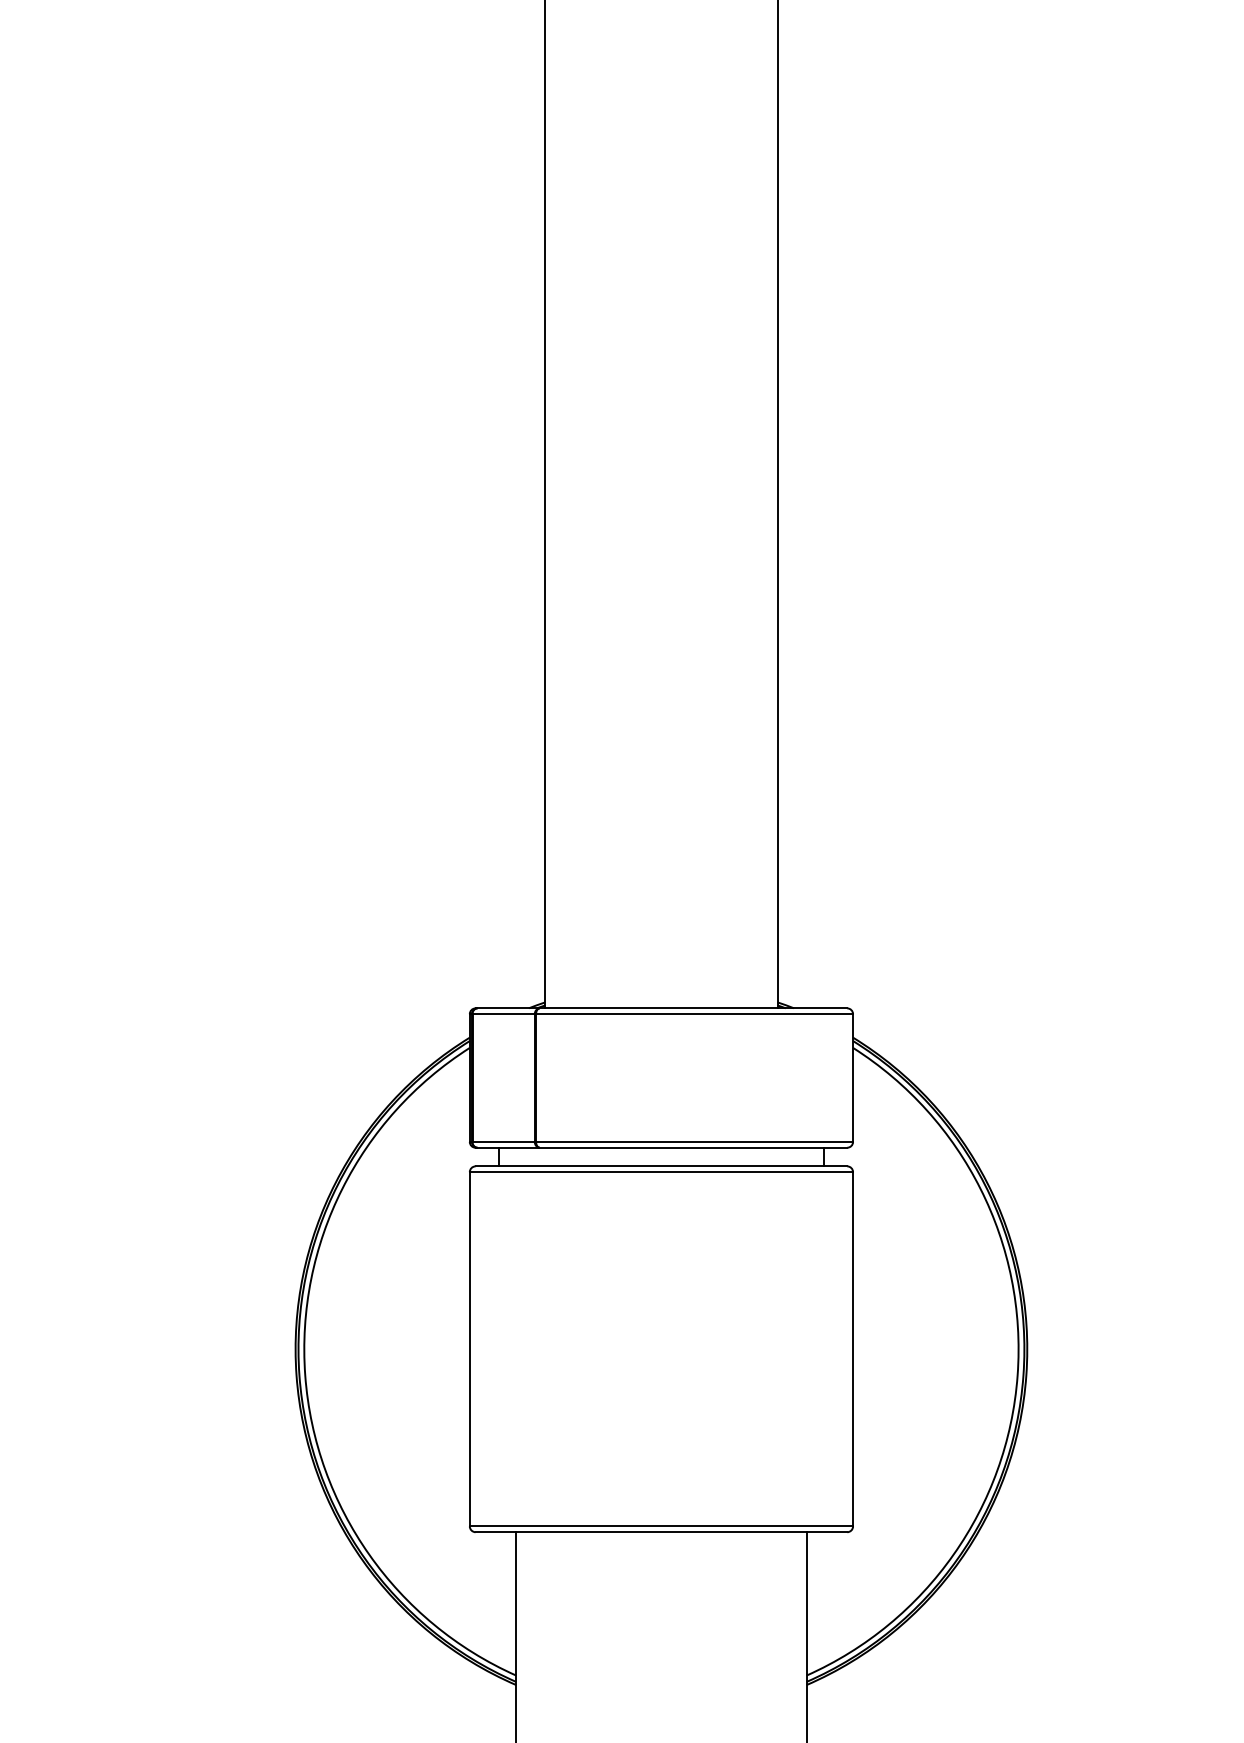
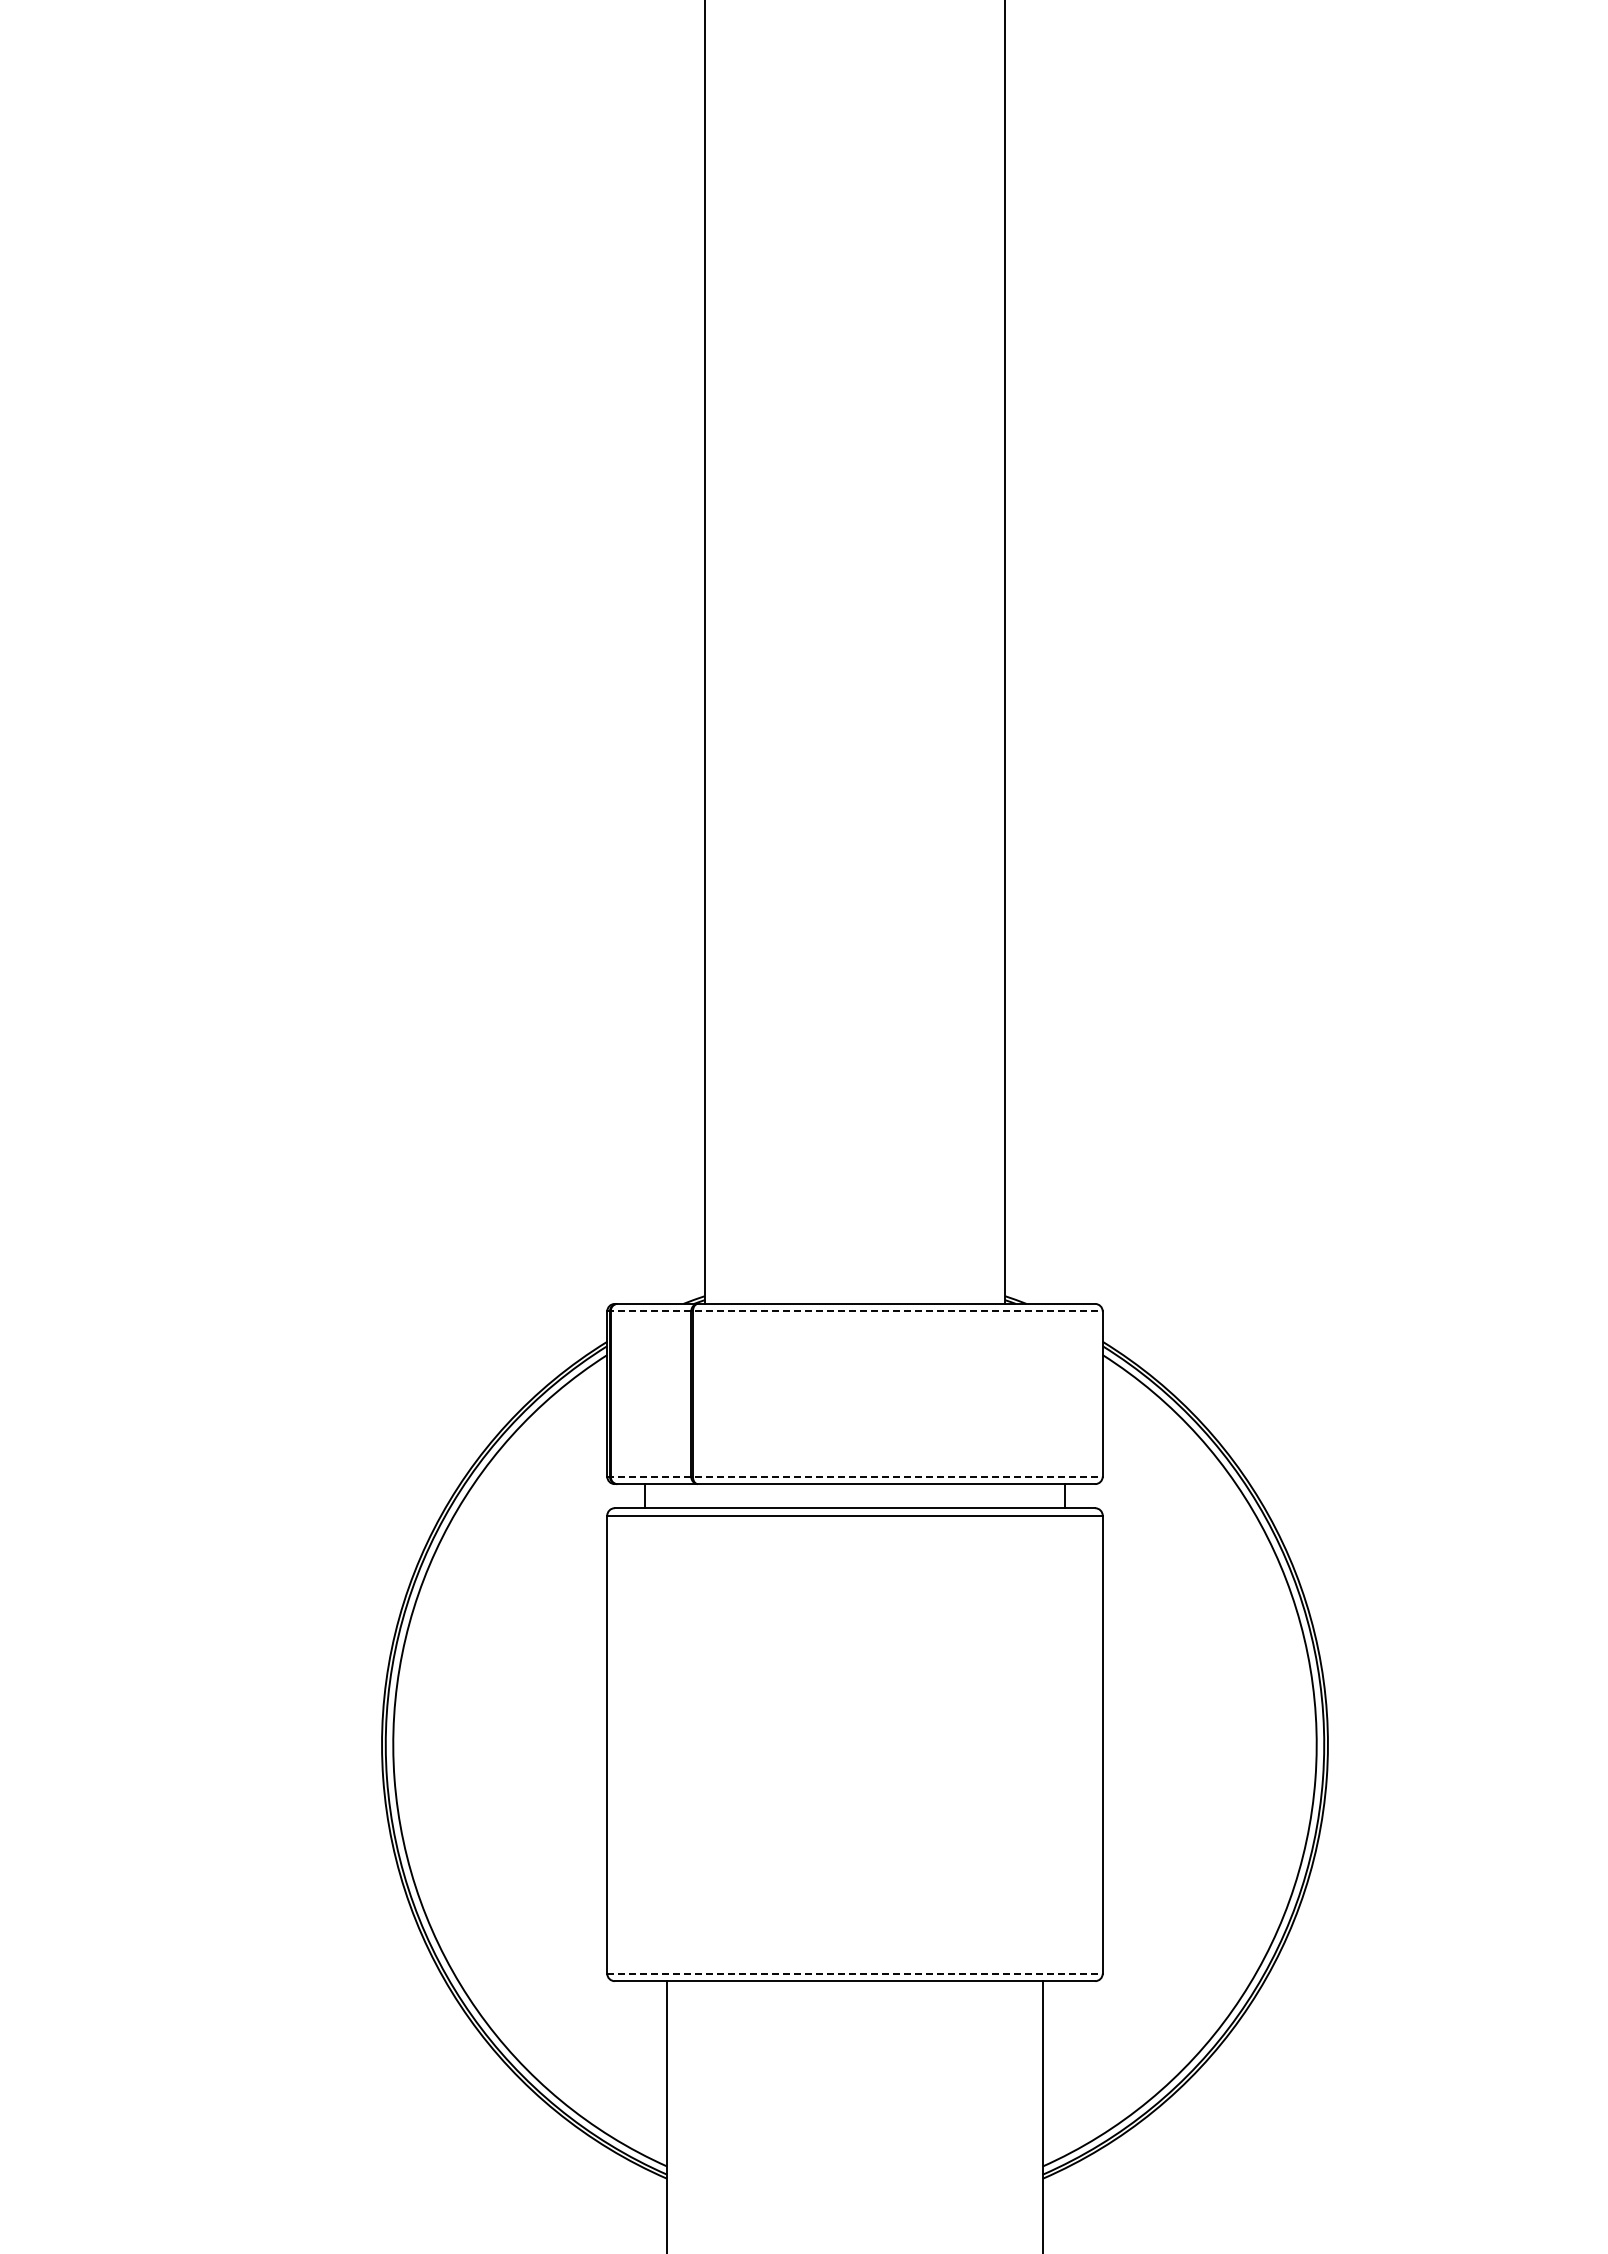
line: (661, 1014) -> (855, 1311), solid -> dashed
line: (661, 1141) -> (855, 1476), solid -> dashed
line: (661, 1526) -> (855, 1973), solid -> dashed

